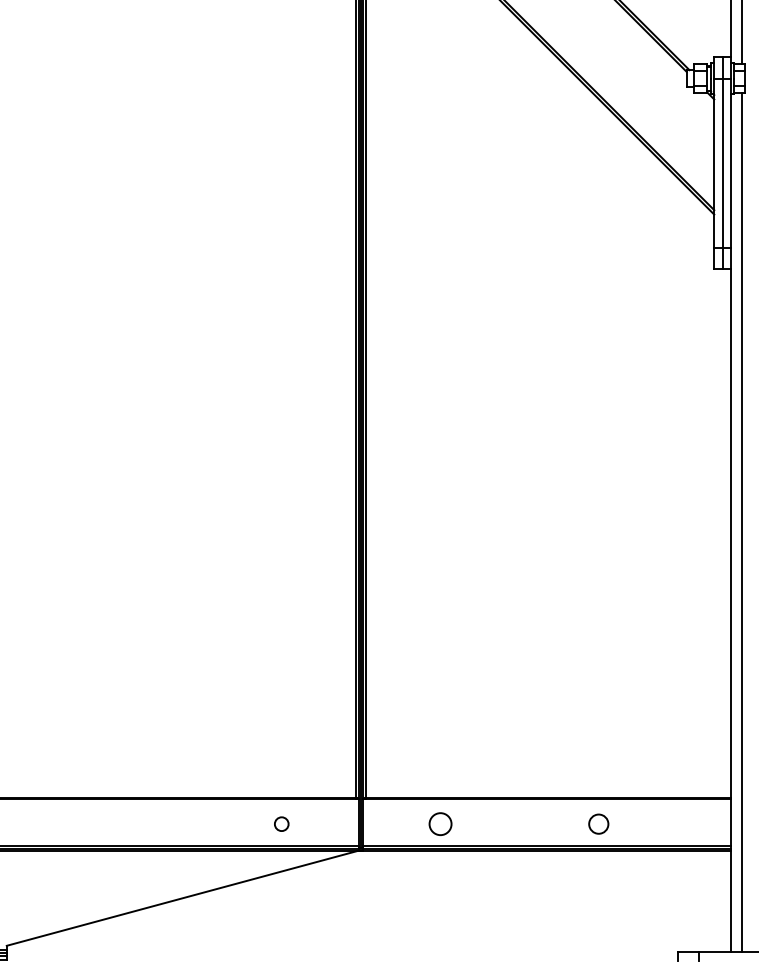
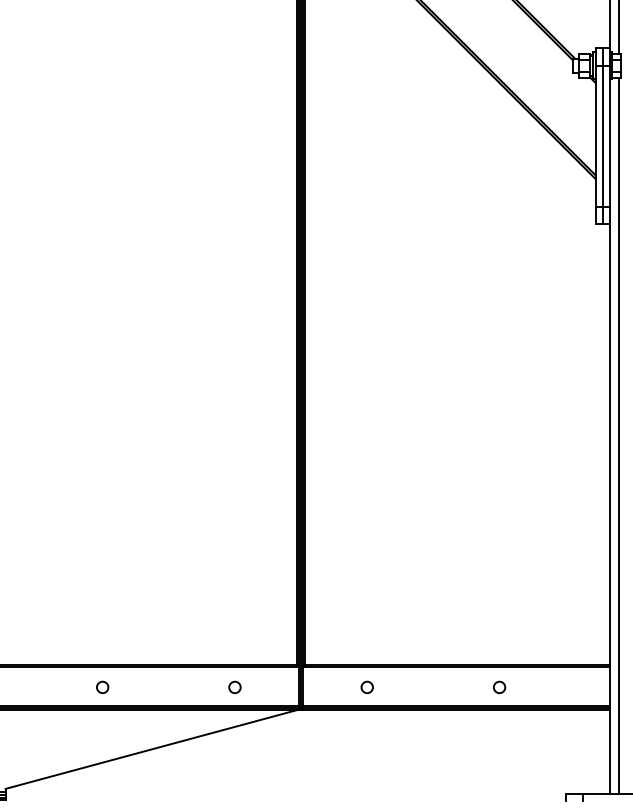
circle: (122, 824) -> (102, 687), added
circle: (439, 824) -> (366, 687), size x0.62
circle: (598, 824) -> (499, 687), size x0.71

